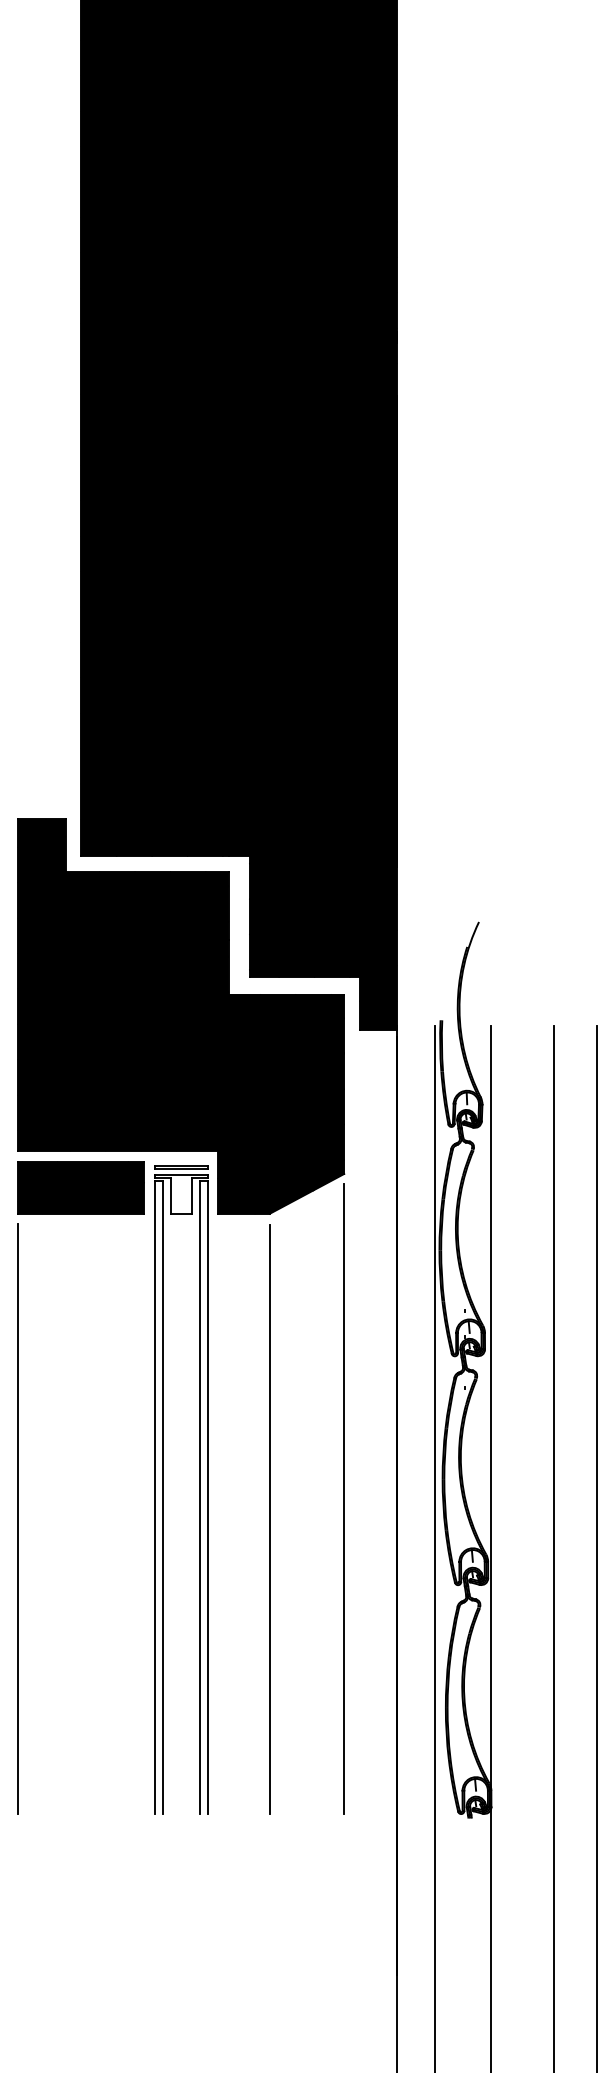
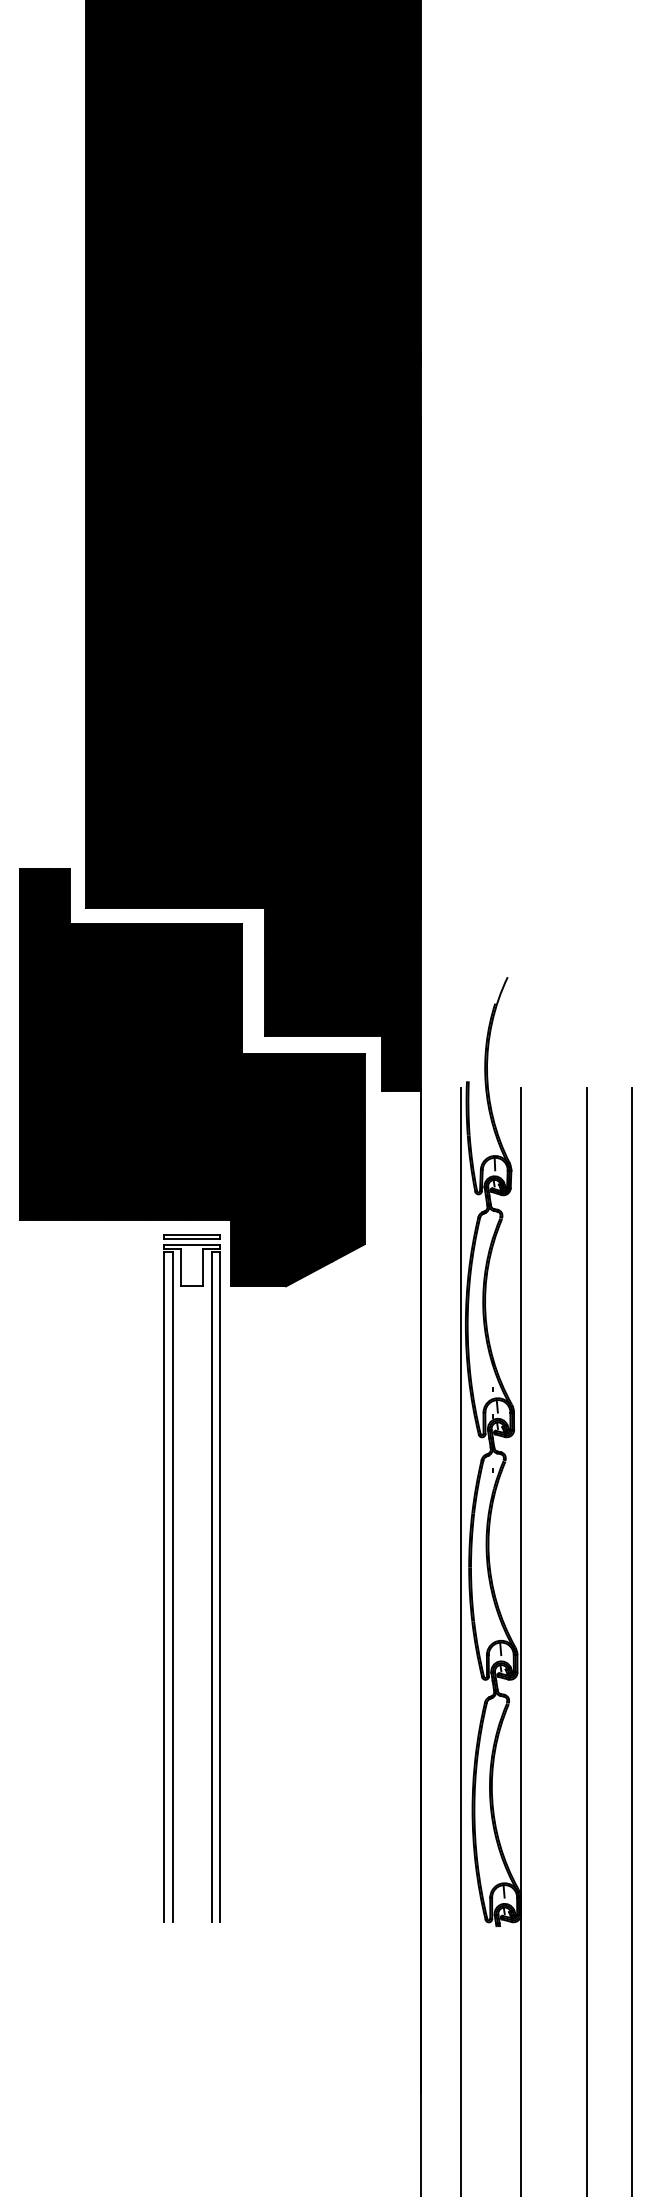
part: (81, 1187) -> (86, 1258), removed
line: (343, 1498) -> (364, 1588), removed
line: (18, 1518) -> (19, 1609), removed
line: (270, 1519) -> (286, 1610), removed

